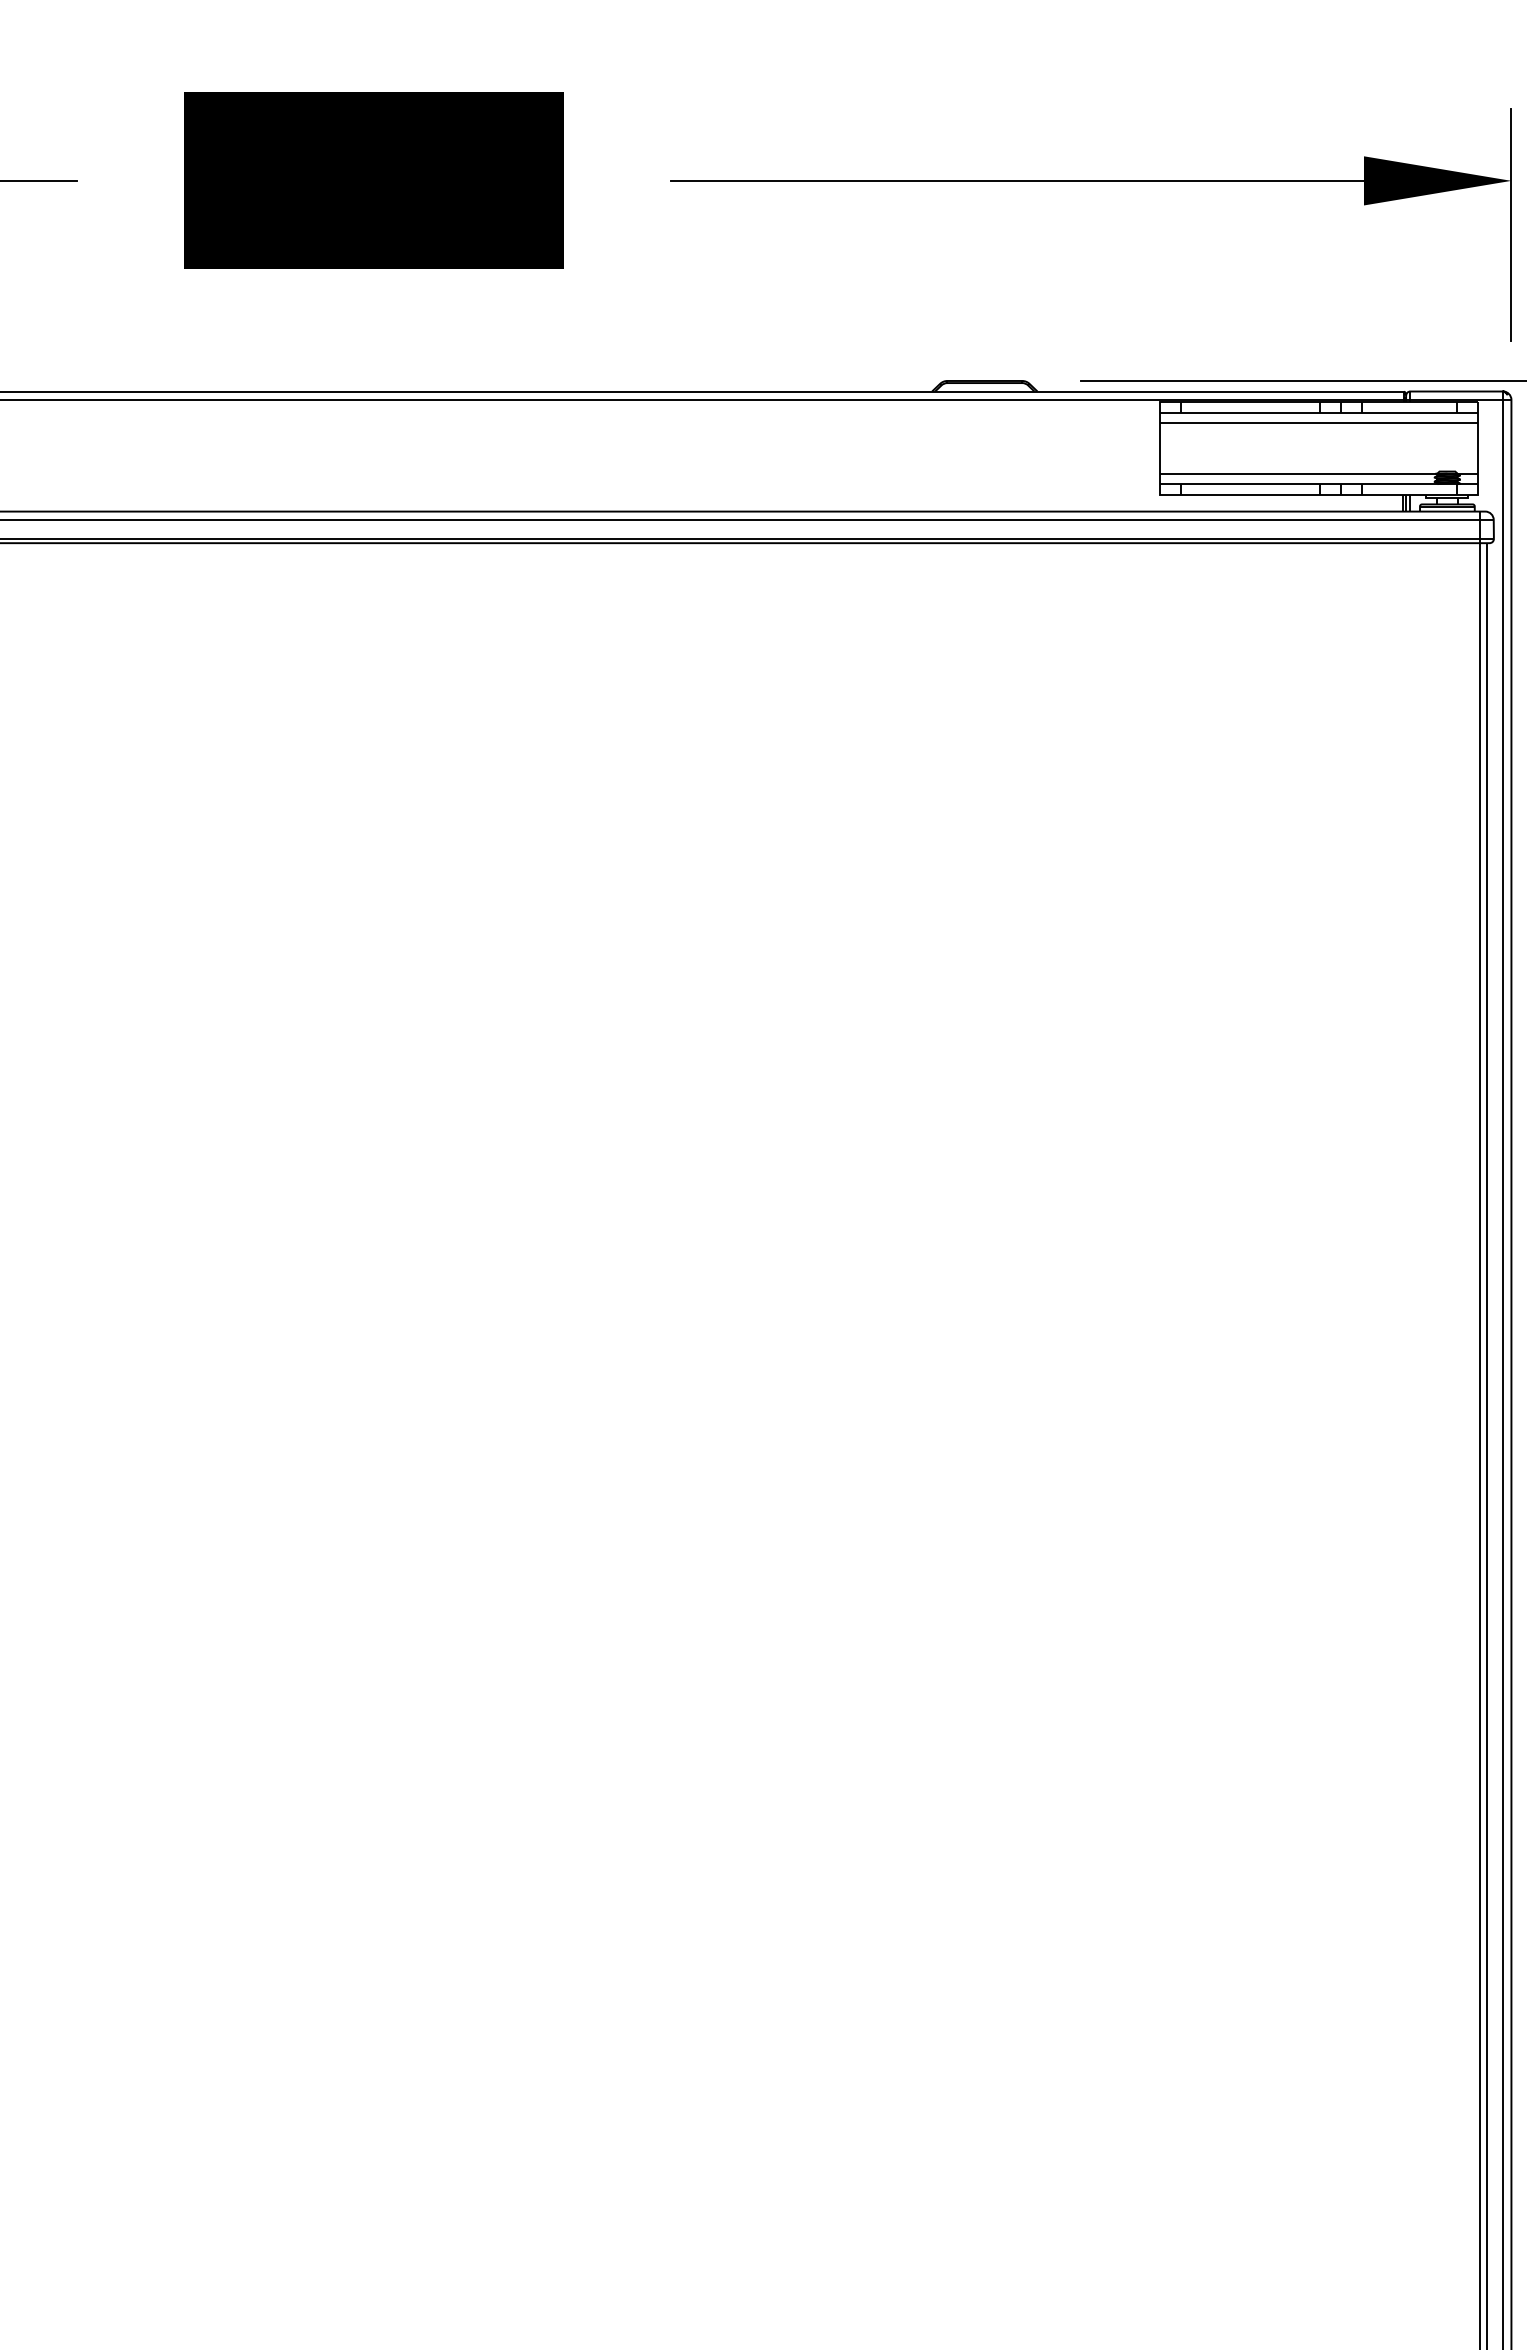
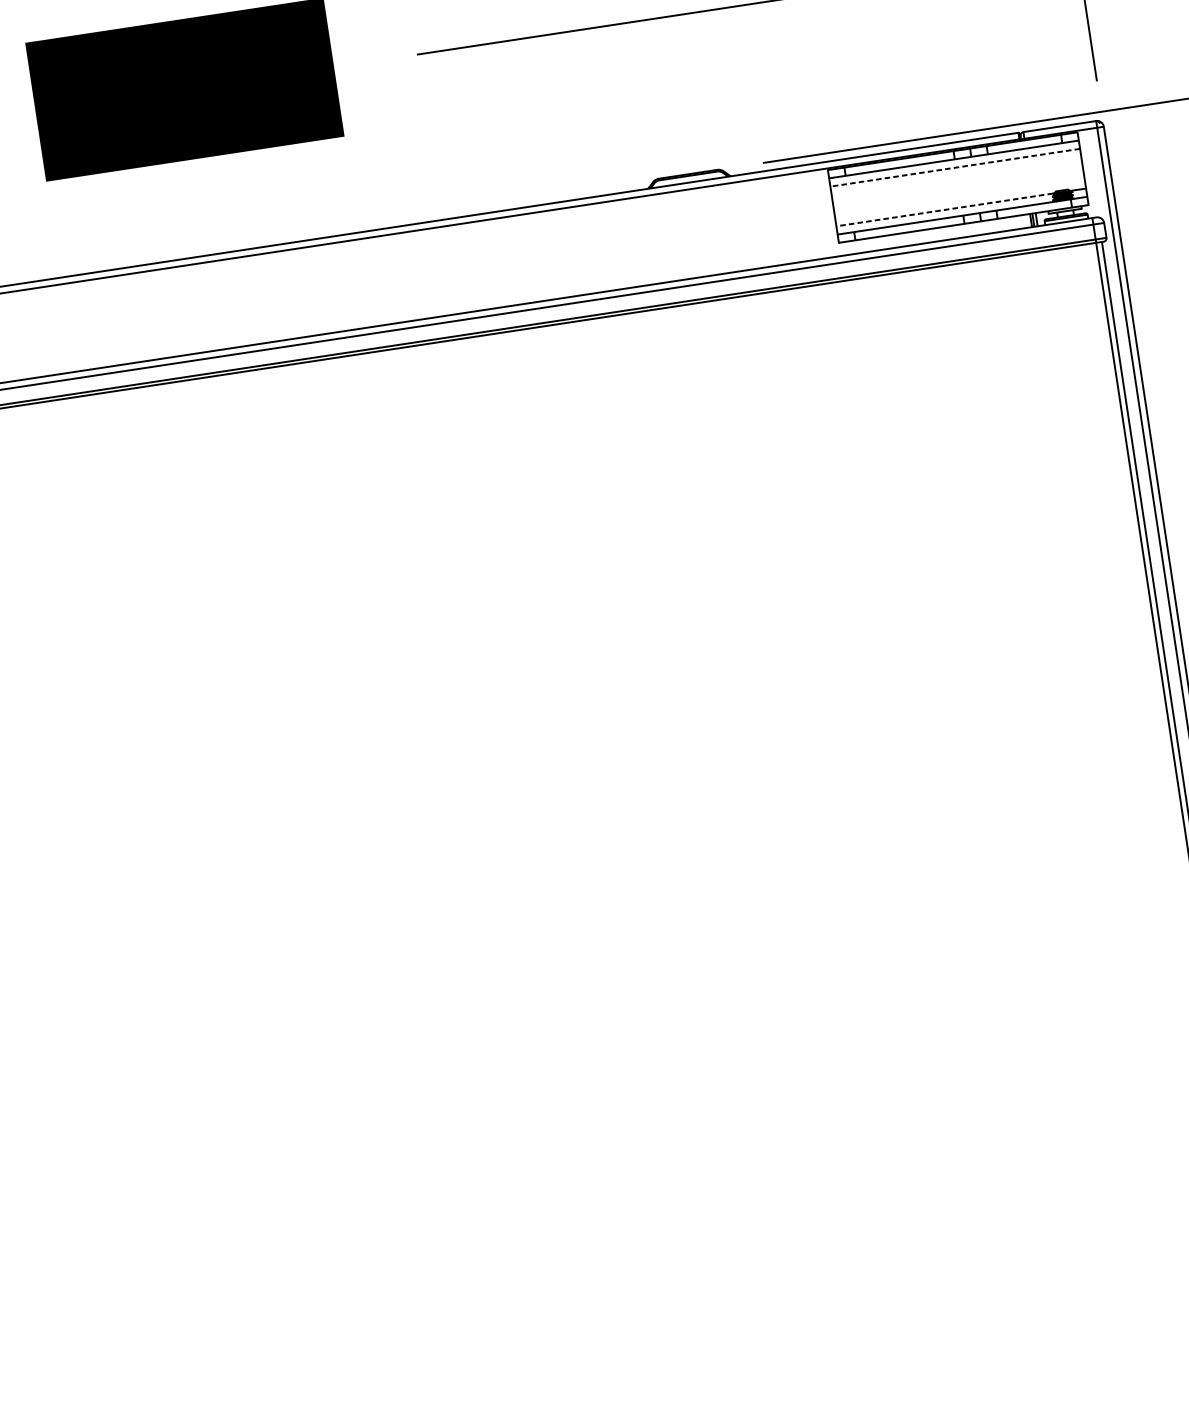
line: (1318, 423) -> (955, 168), solid -> dashed
line: (1297, 473) -> (944, 209), solid -> dashed

